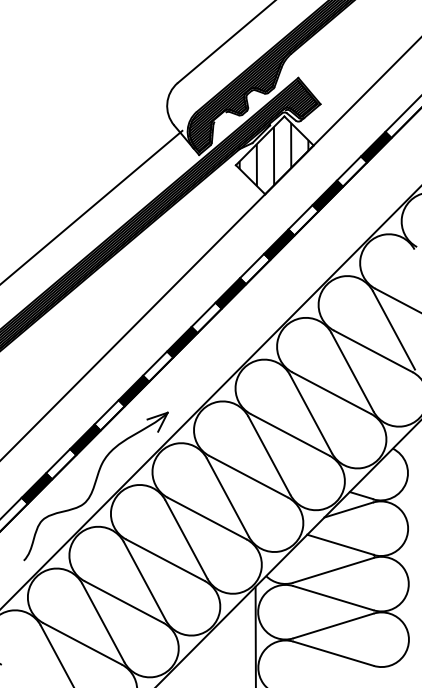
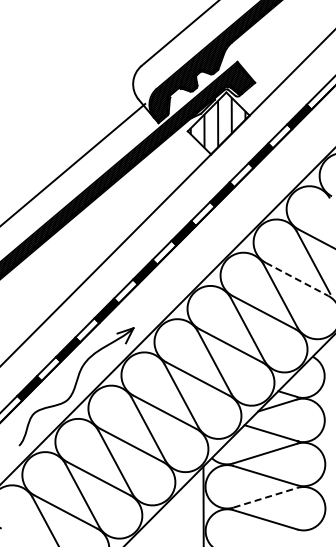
line: (373, 351) -> (297, 279), solid -> dashed
line: (333, 625) -> (265, 497), solid -> dashed

